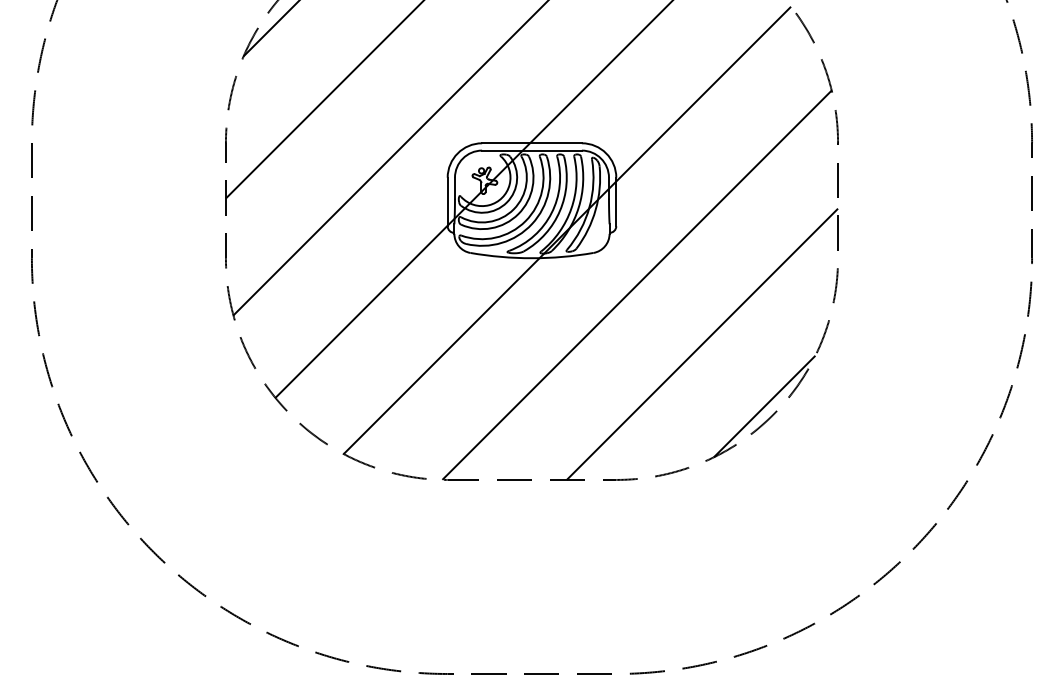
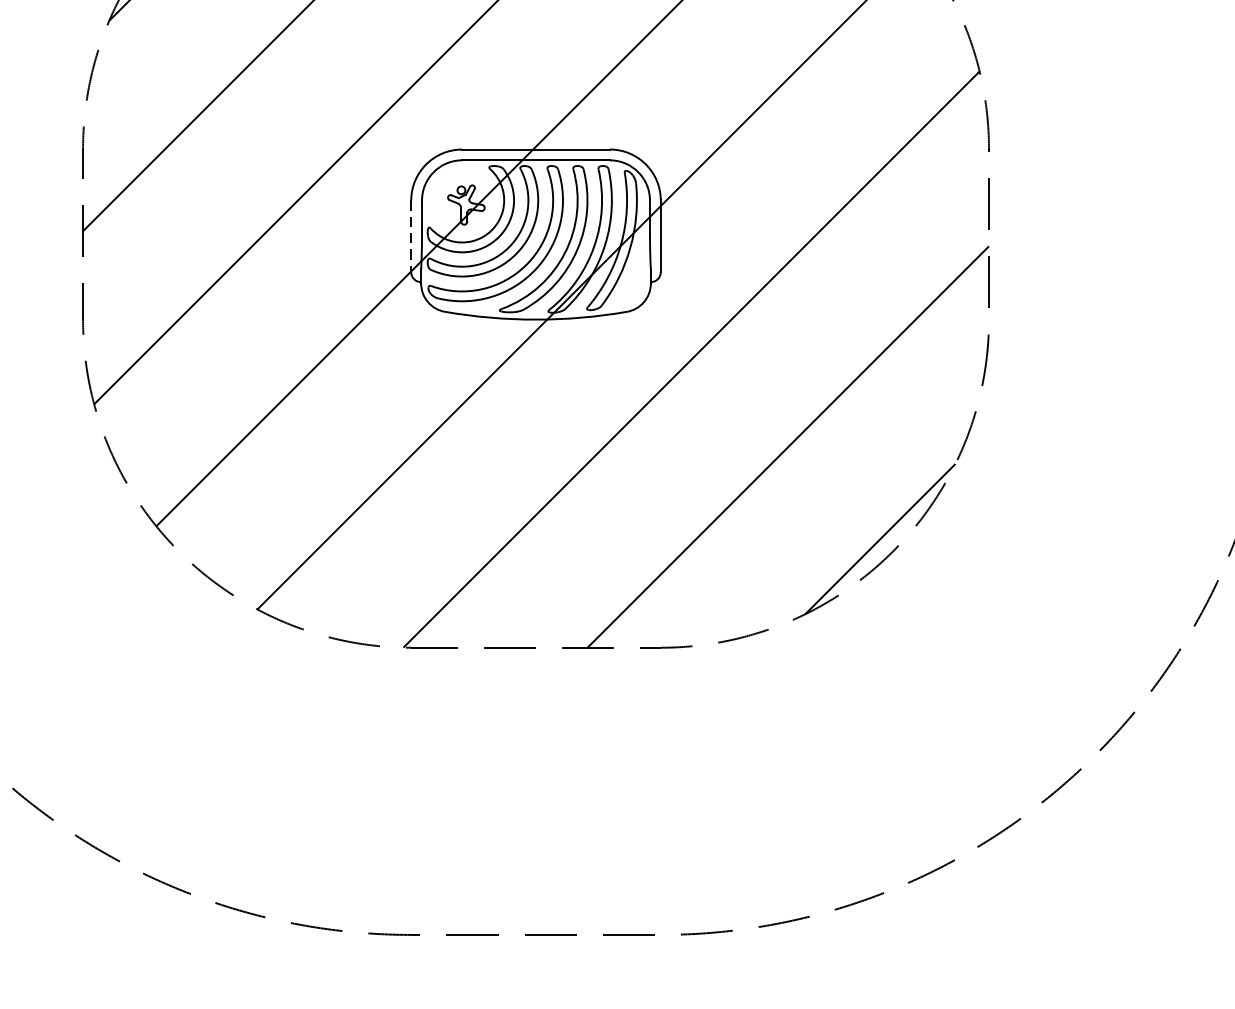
line: (447, 202) -> (410, 237), solid -> dashed

